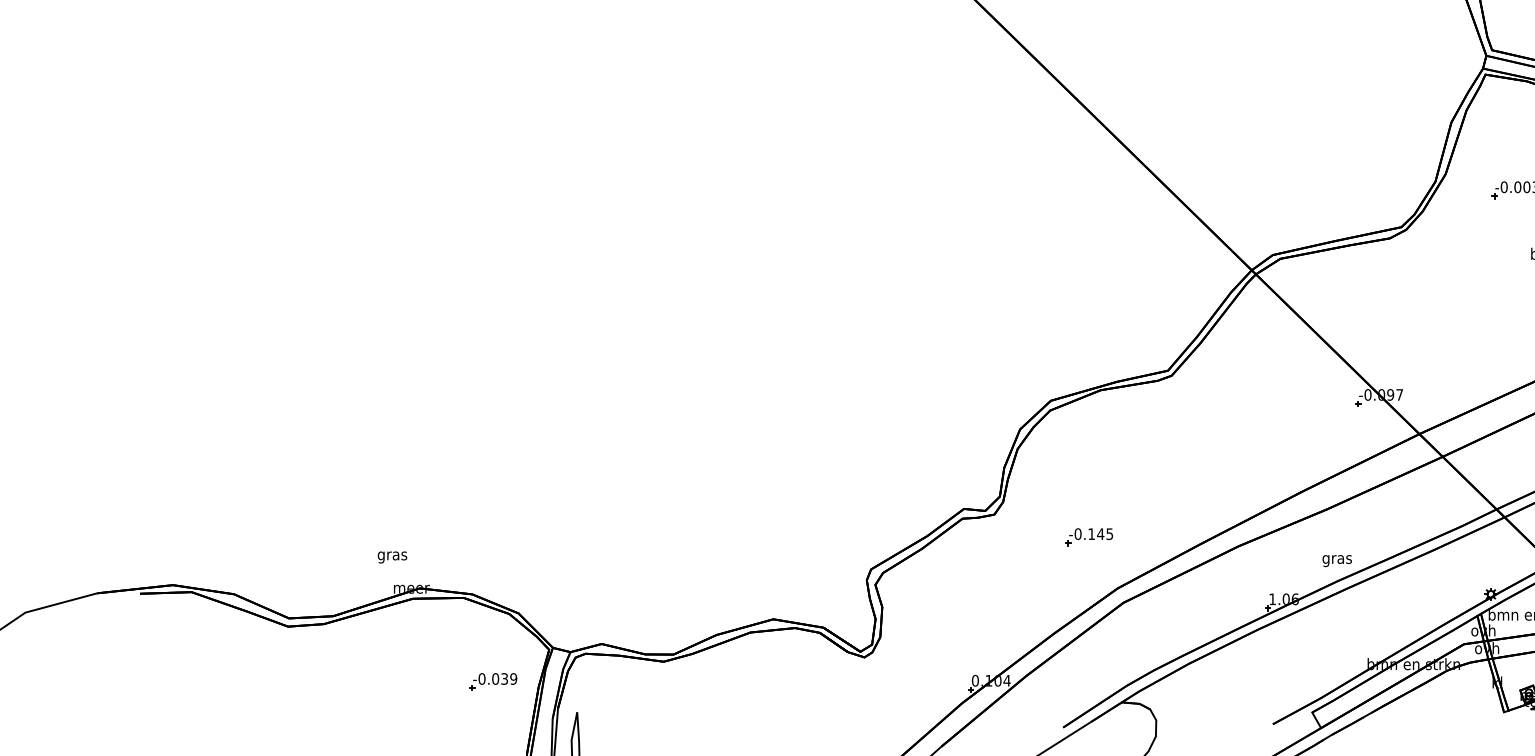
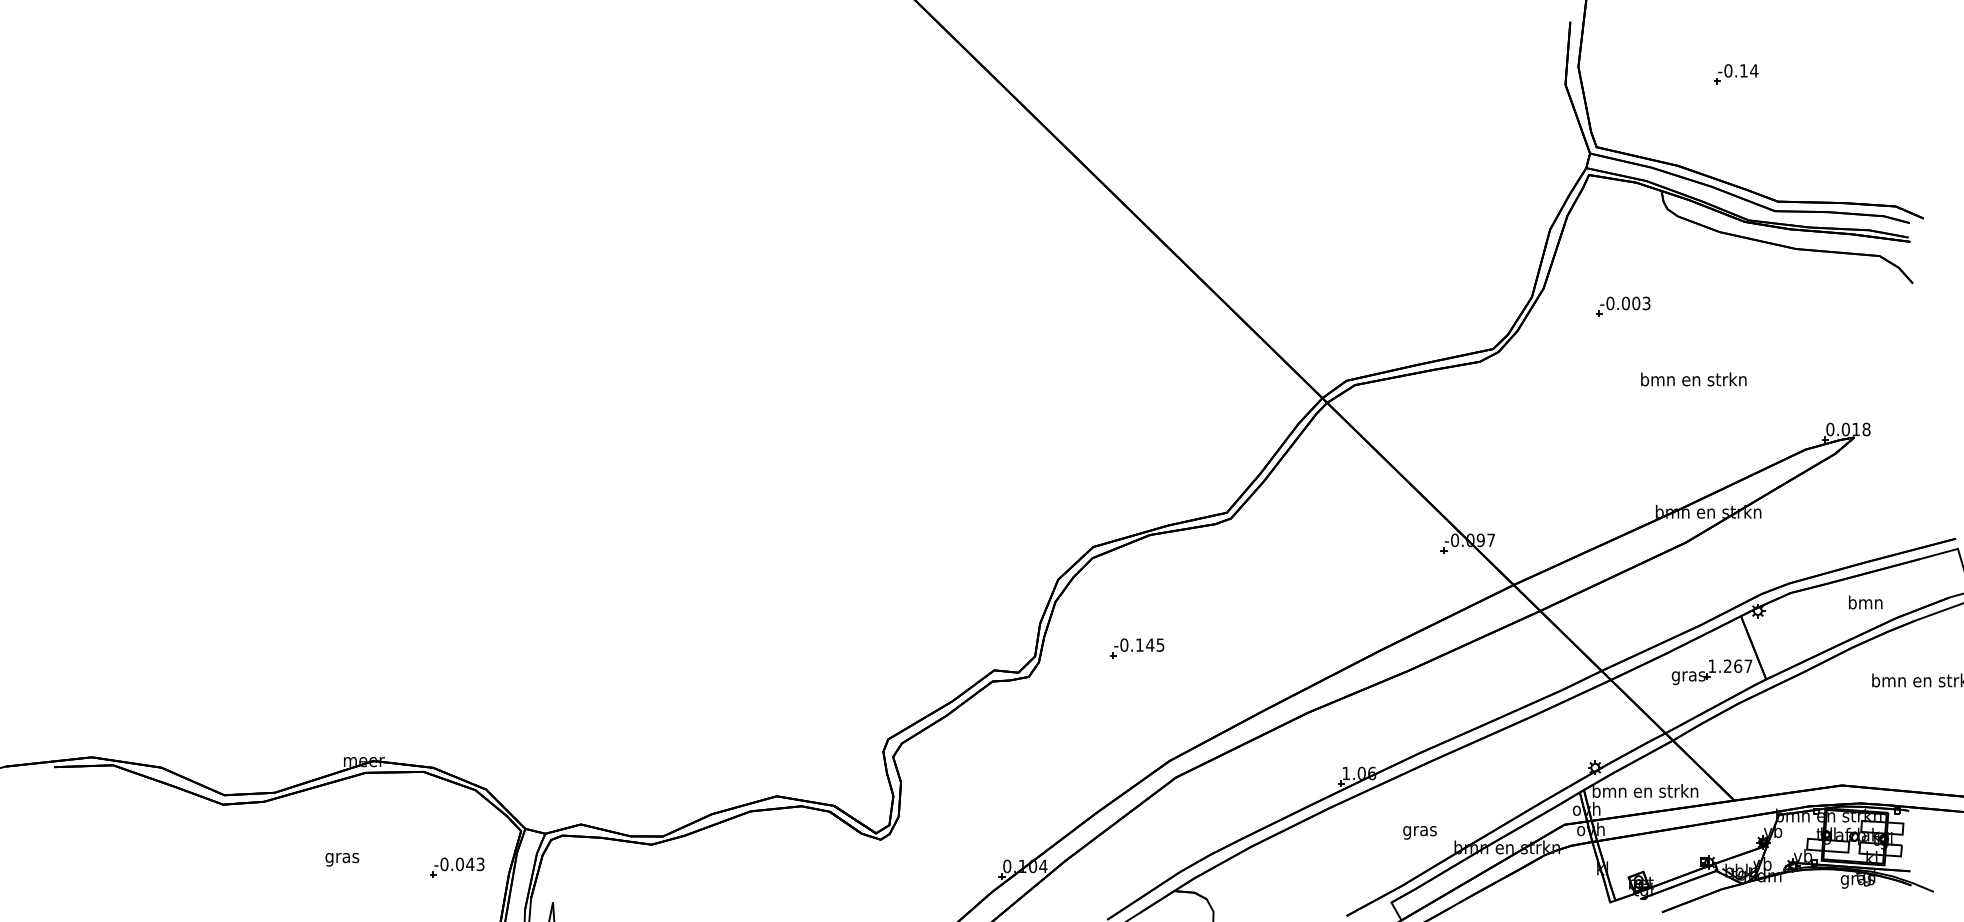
part: (1089, 537) -> (1137, 648), moved
text: (392, 557) -> (342, 859), moved
text: (1336, 560) -> (1419, 832), moved
text: (509, 679) -> (475, 864), -0.039 -> -0.043

